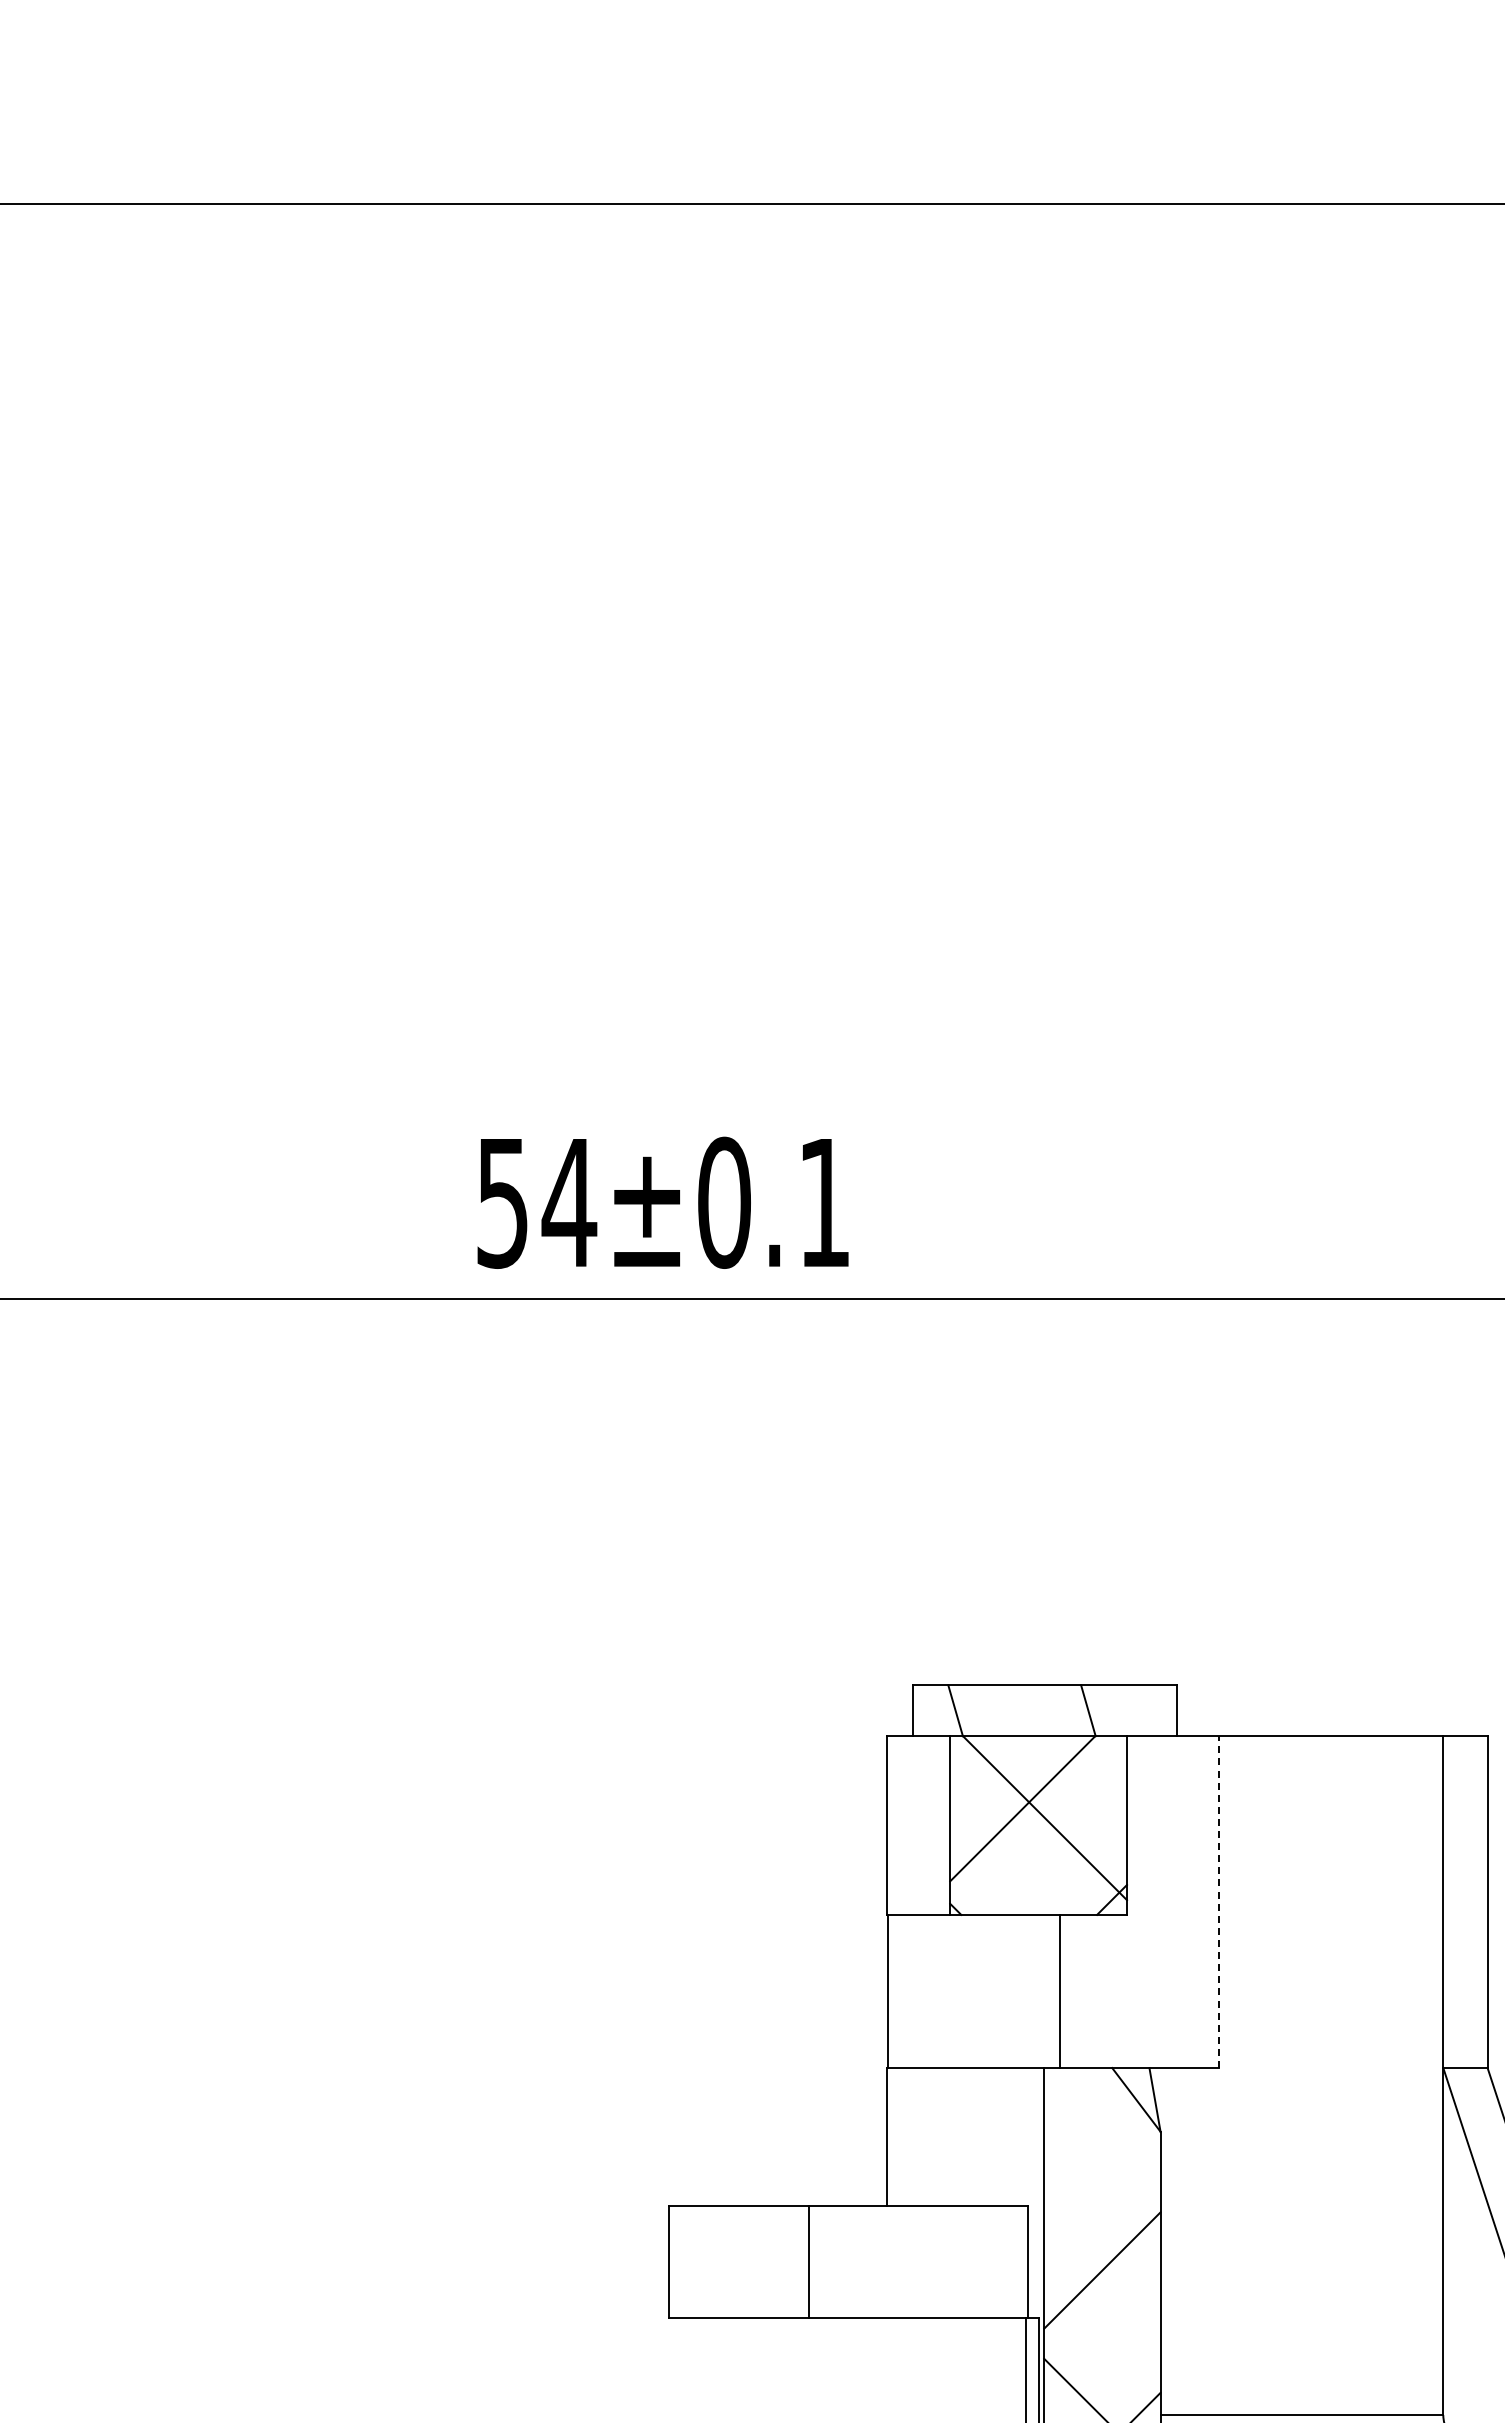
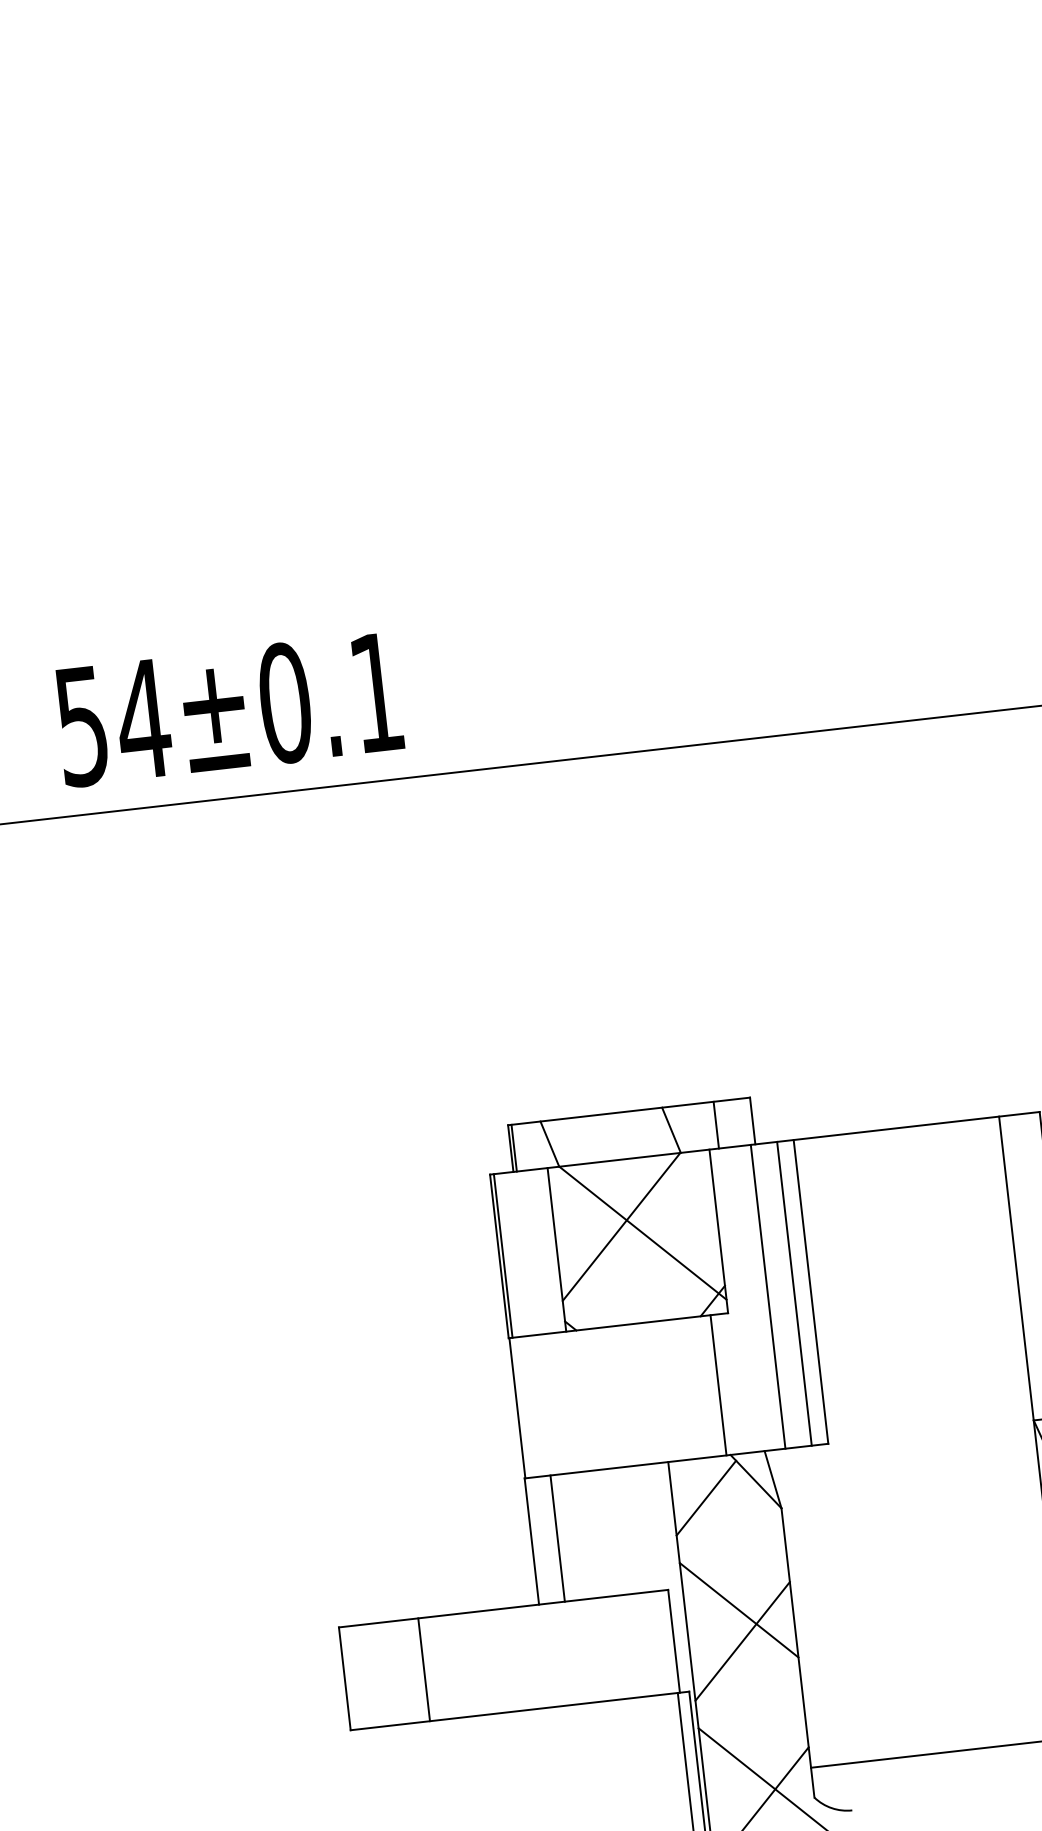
line: (916, 1710) -> (514, 1147), added
line: (1137, 1710) -> (716, 1124), added
line: (891, 1825) -> (503, 1255), added
line: (1172, 1902) -> (768, 1297), added
line: (1200, 1902) -> (794, 1294), added
line: (1218, 1902) -> (810, 1292), dashed -> solid
line: (1059, 1991) -> (718, 1385), moved
line: (1080, 2111) -> (706, 1498), added
line: (915, 2136) -> (557, 1538), added
line: (1102, 2236) -> (739, 1610), added
line: (808, 2261) -> (424, 1669), moved

